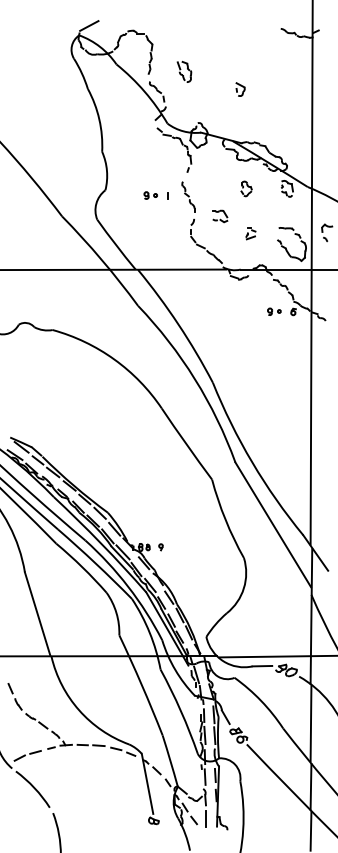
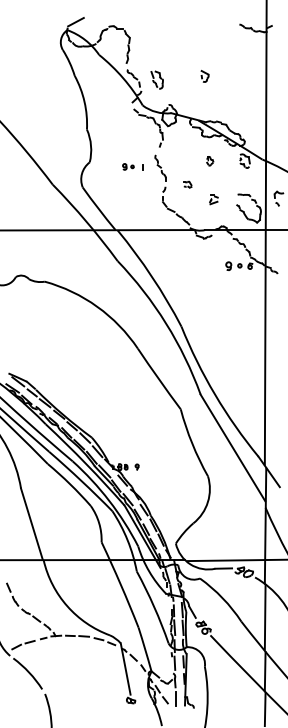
part: (184, 71) -> (157, 79), moved
part: (246, 188) -> (210, 160), size x0.7
part: (220, 216) -> (187, 184), size x0.6
part: (274, 311) -> (234, 265), size x1.4

